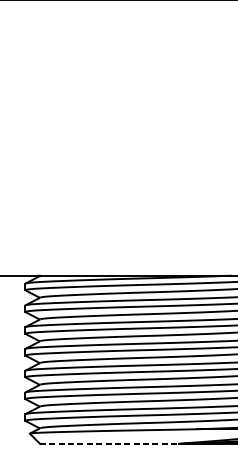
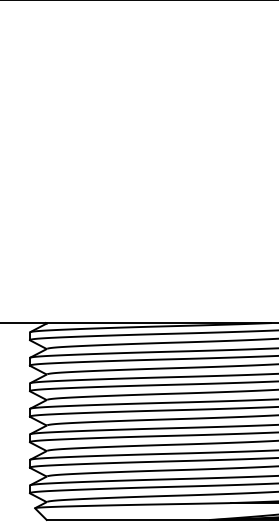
line: (109, 443) -> (128, 519), dashed -> solid

